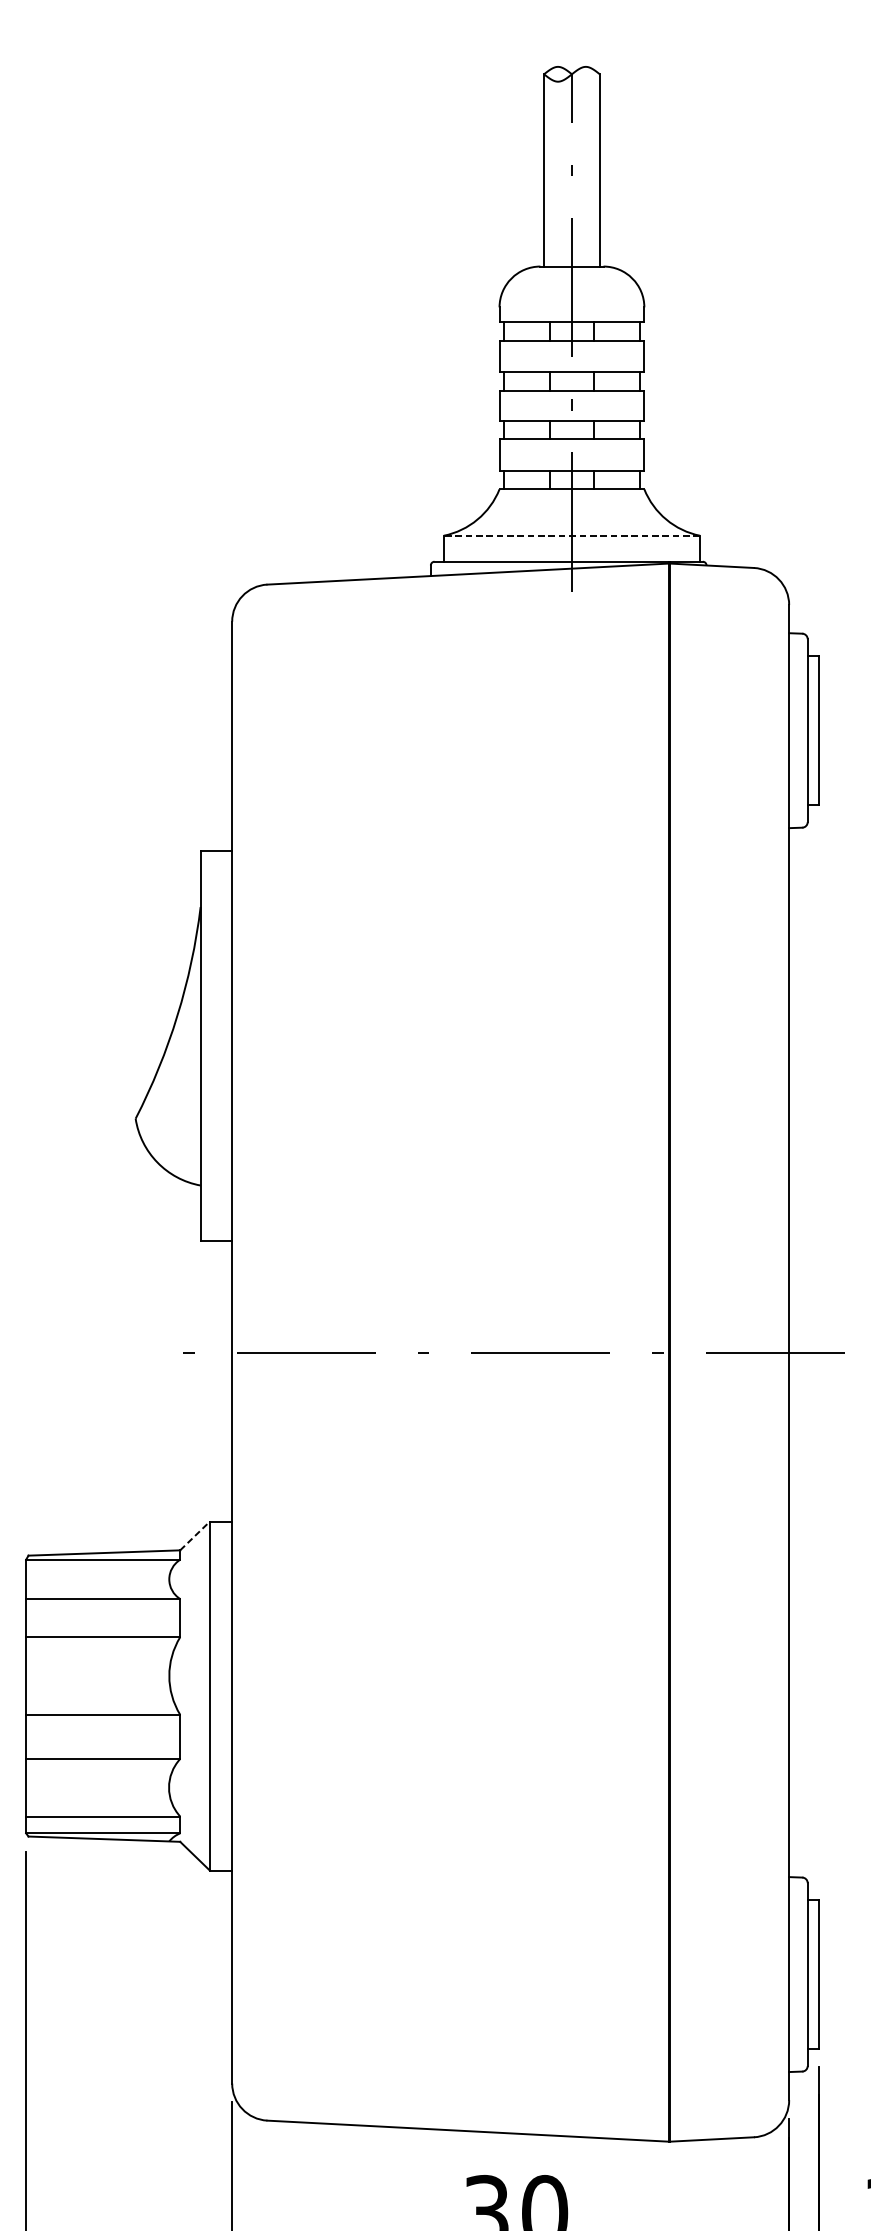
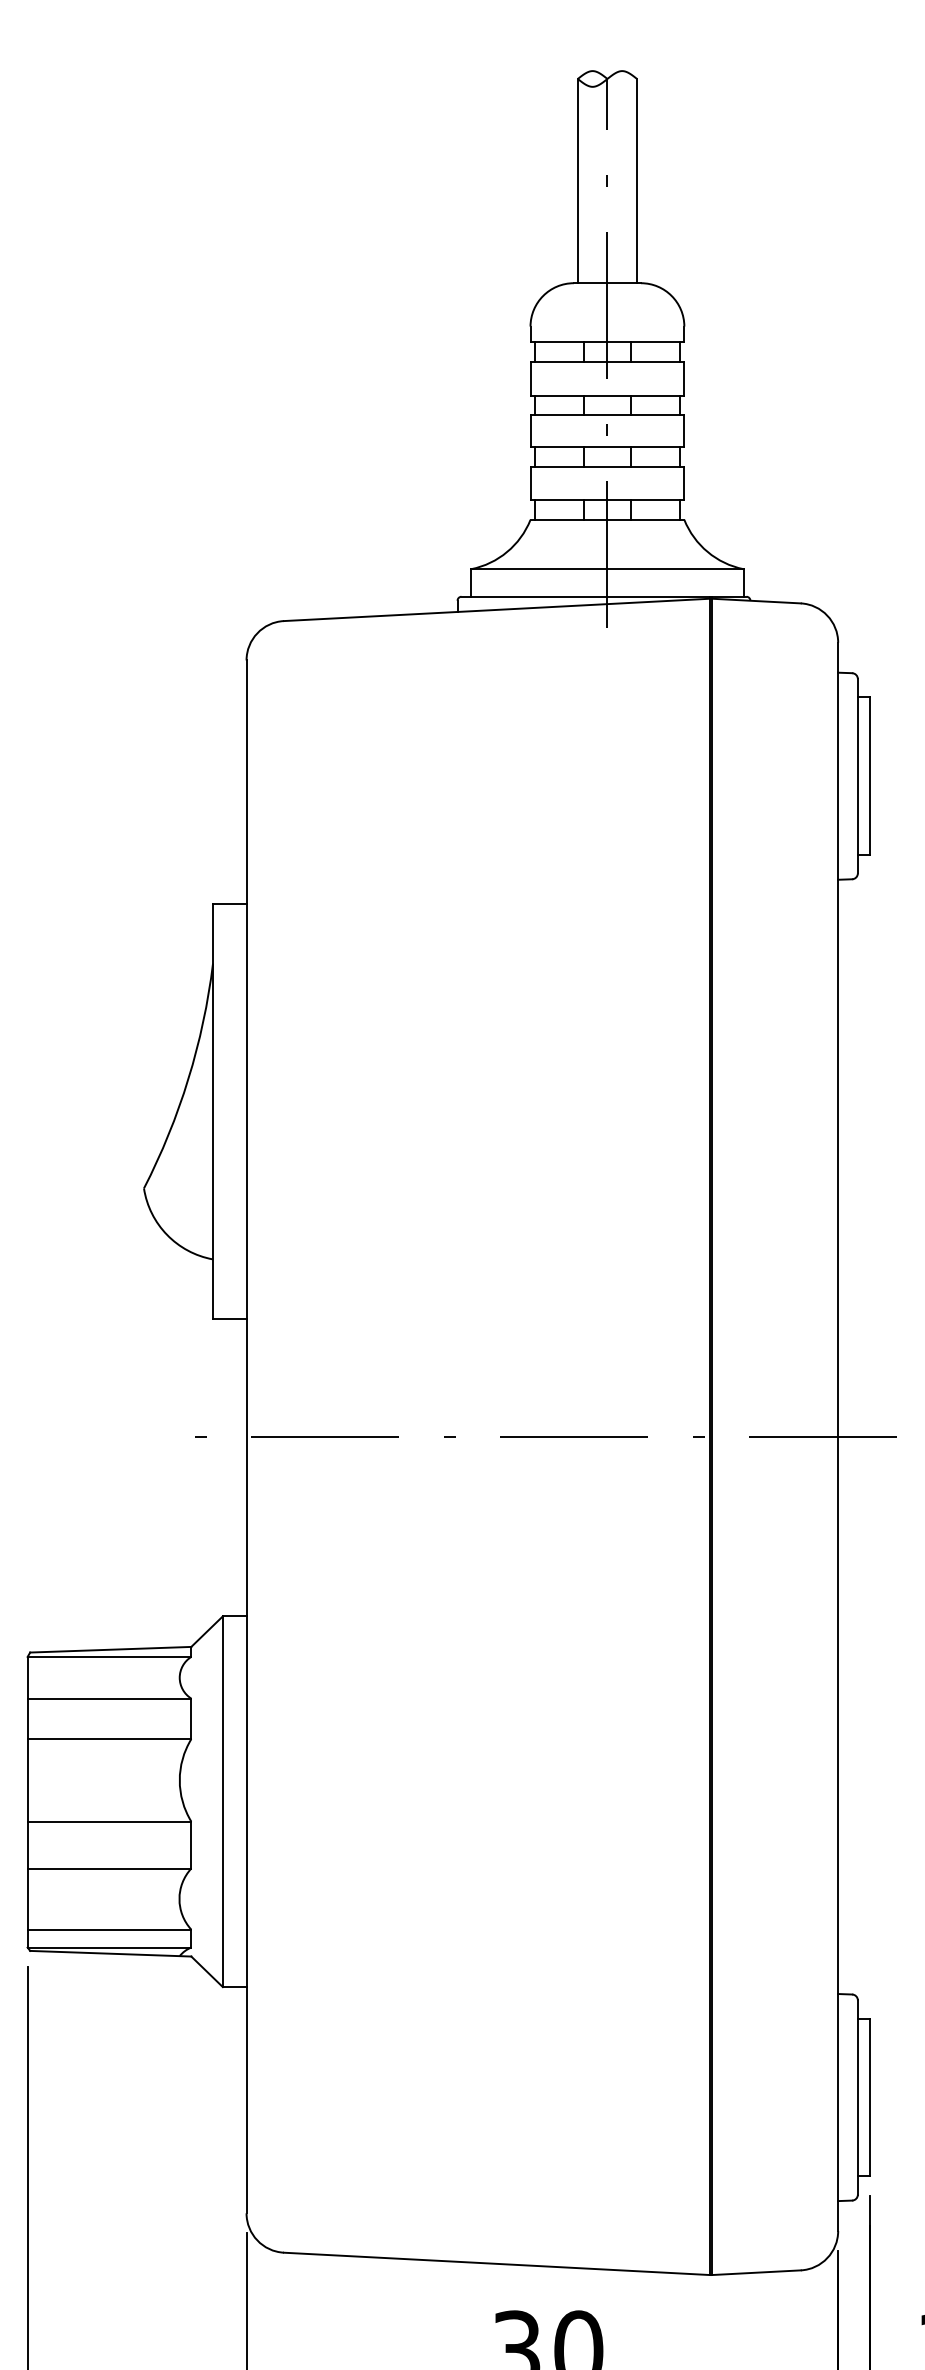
line: (571, 536) -> (606, 569), dashed -> solid
line: (195, 1535) -> (207, 1631), dashed -> solid

